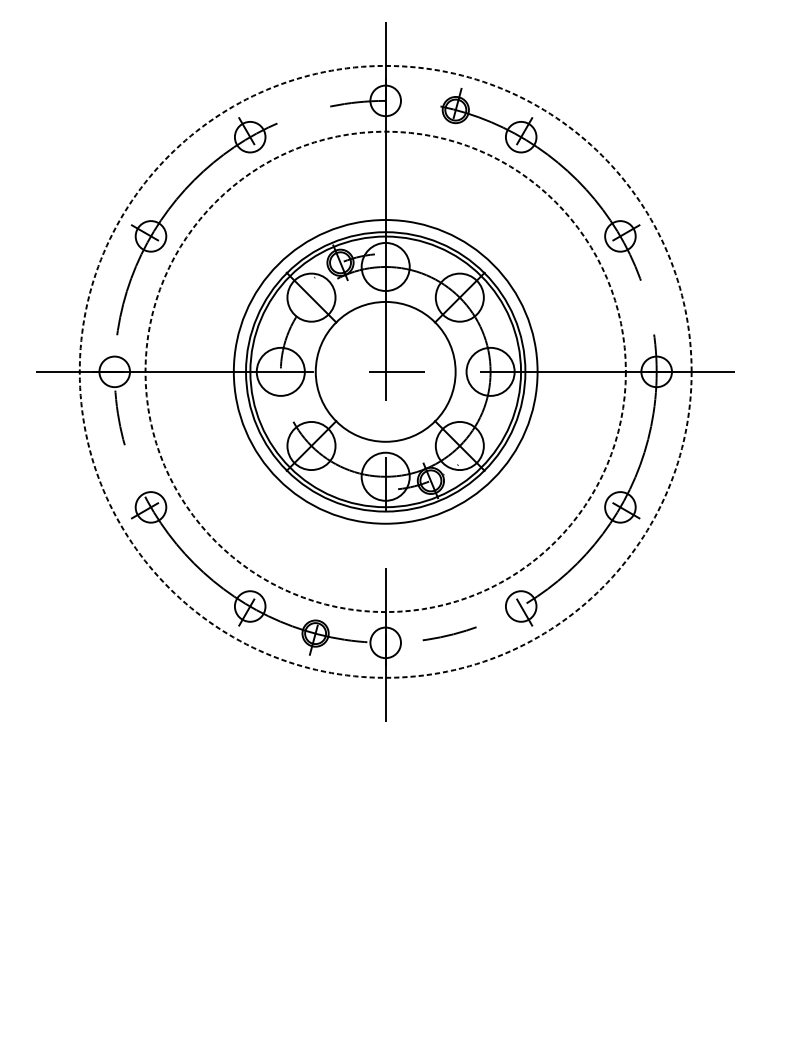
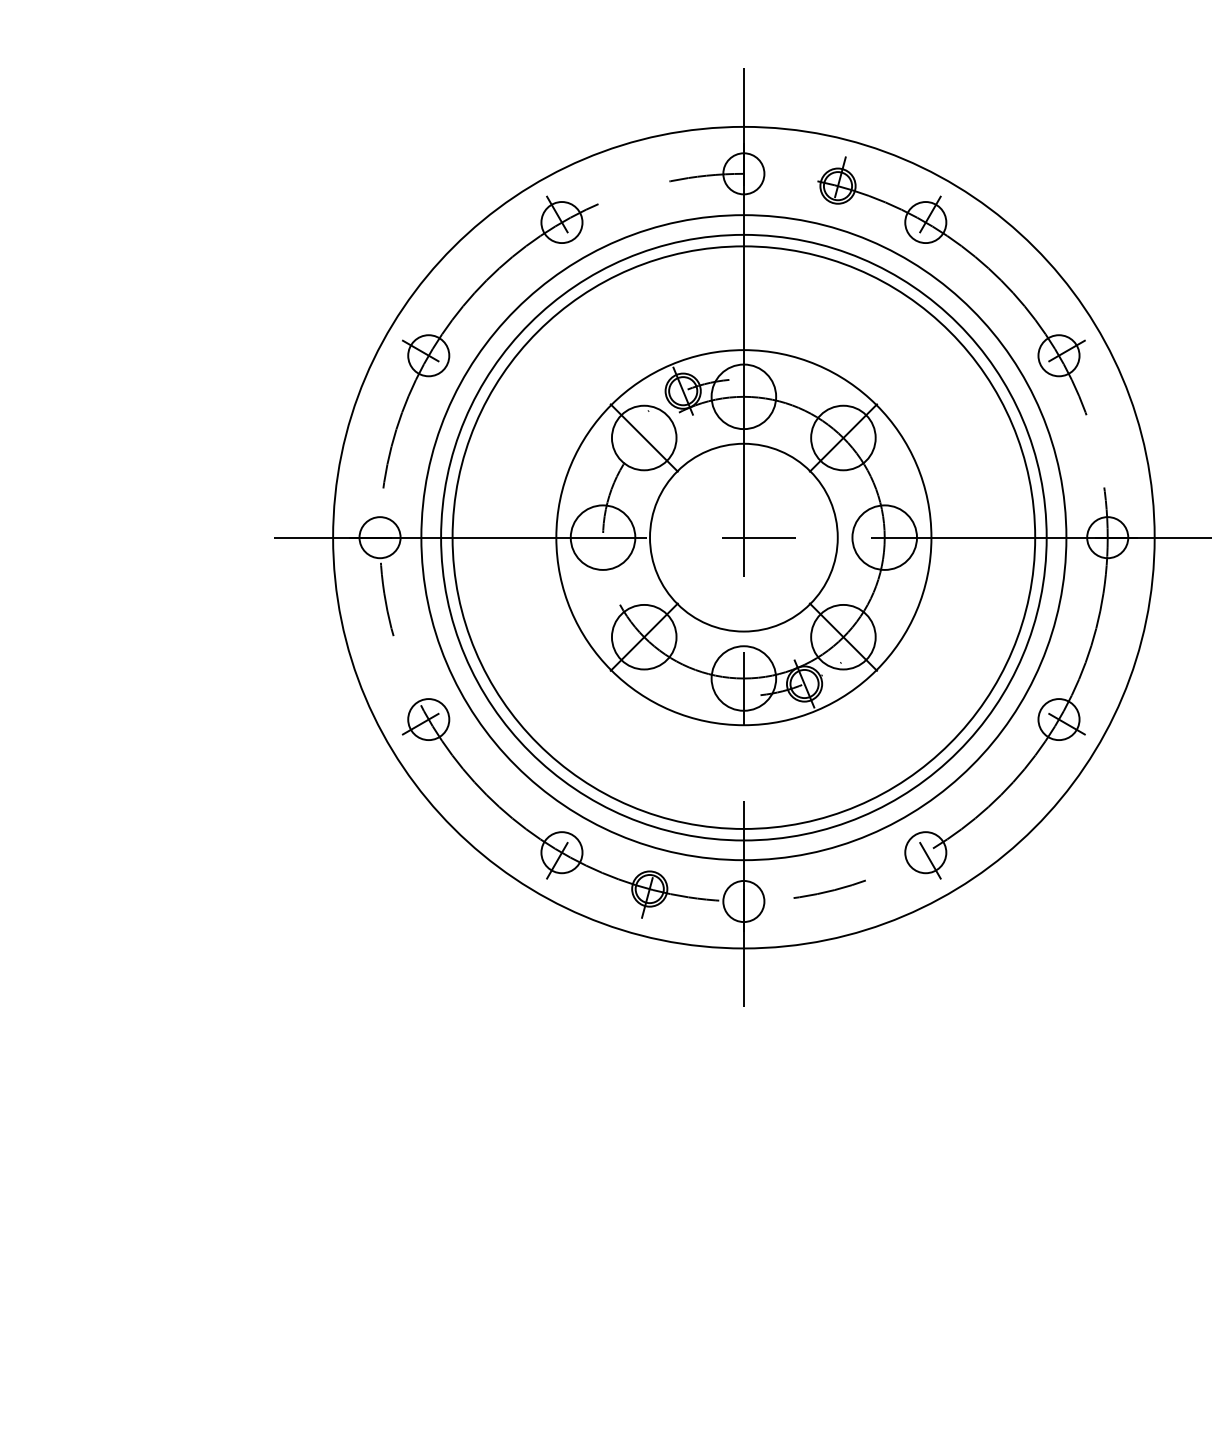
circle: (385, 371) -> (743, 537), dashed -> solid
circle: (385, 371) -> (743, 537), dashed -> solid
circle: (385, 371) -> (743, 537), size x1.43
circle: (385, 371) -> (743, 537), size x1.67

